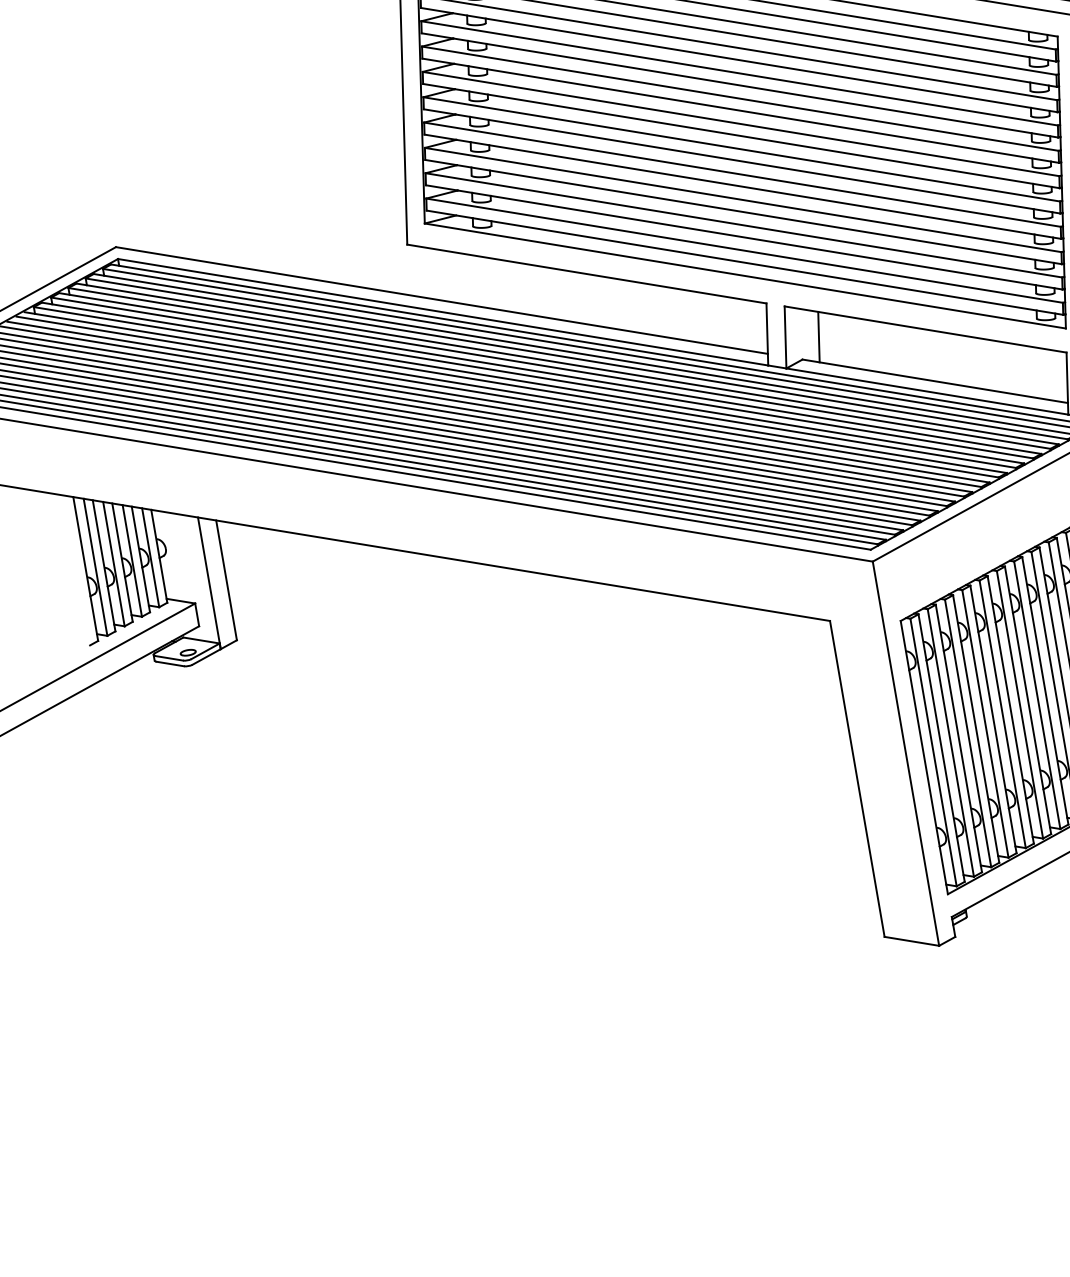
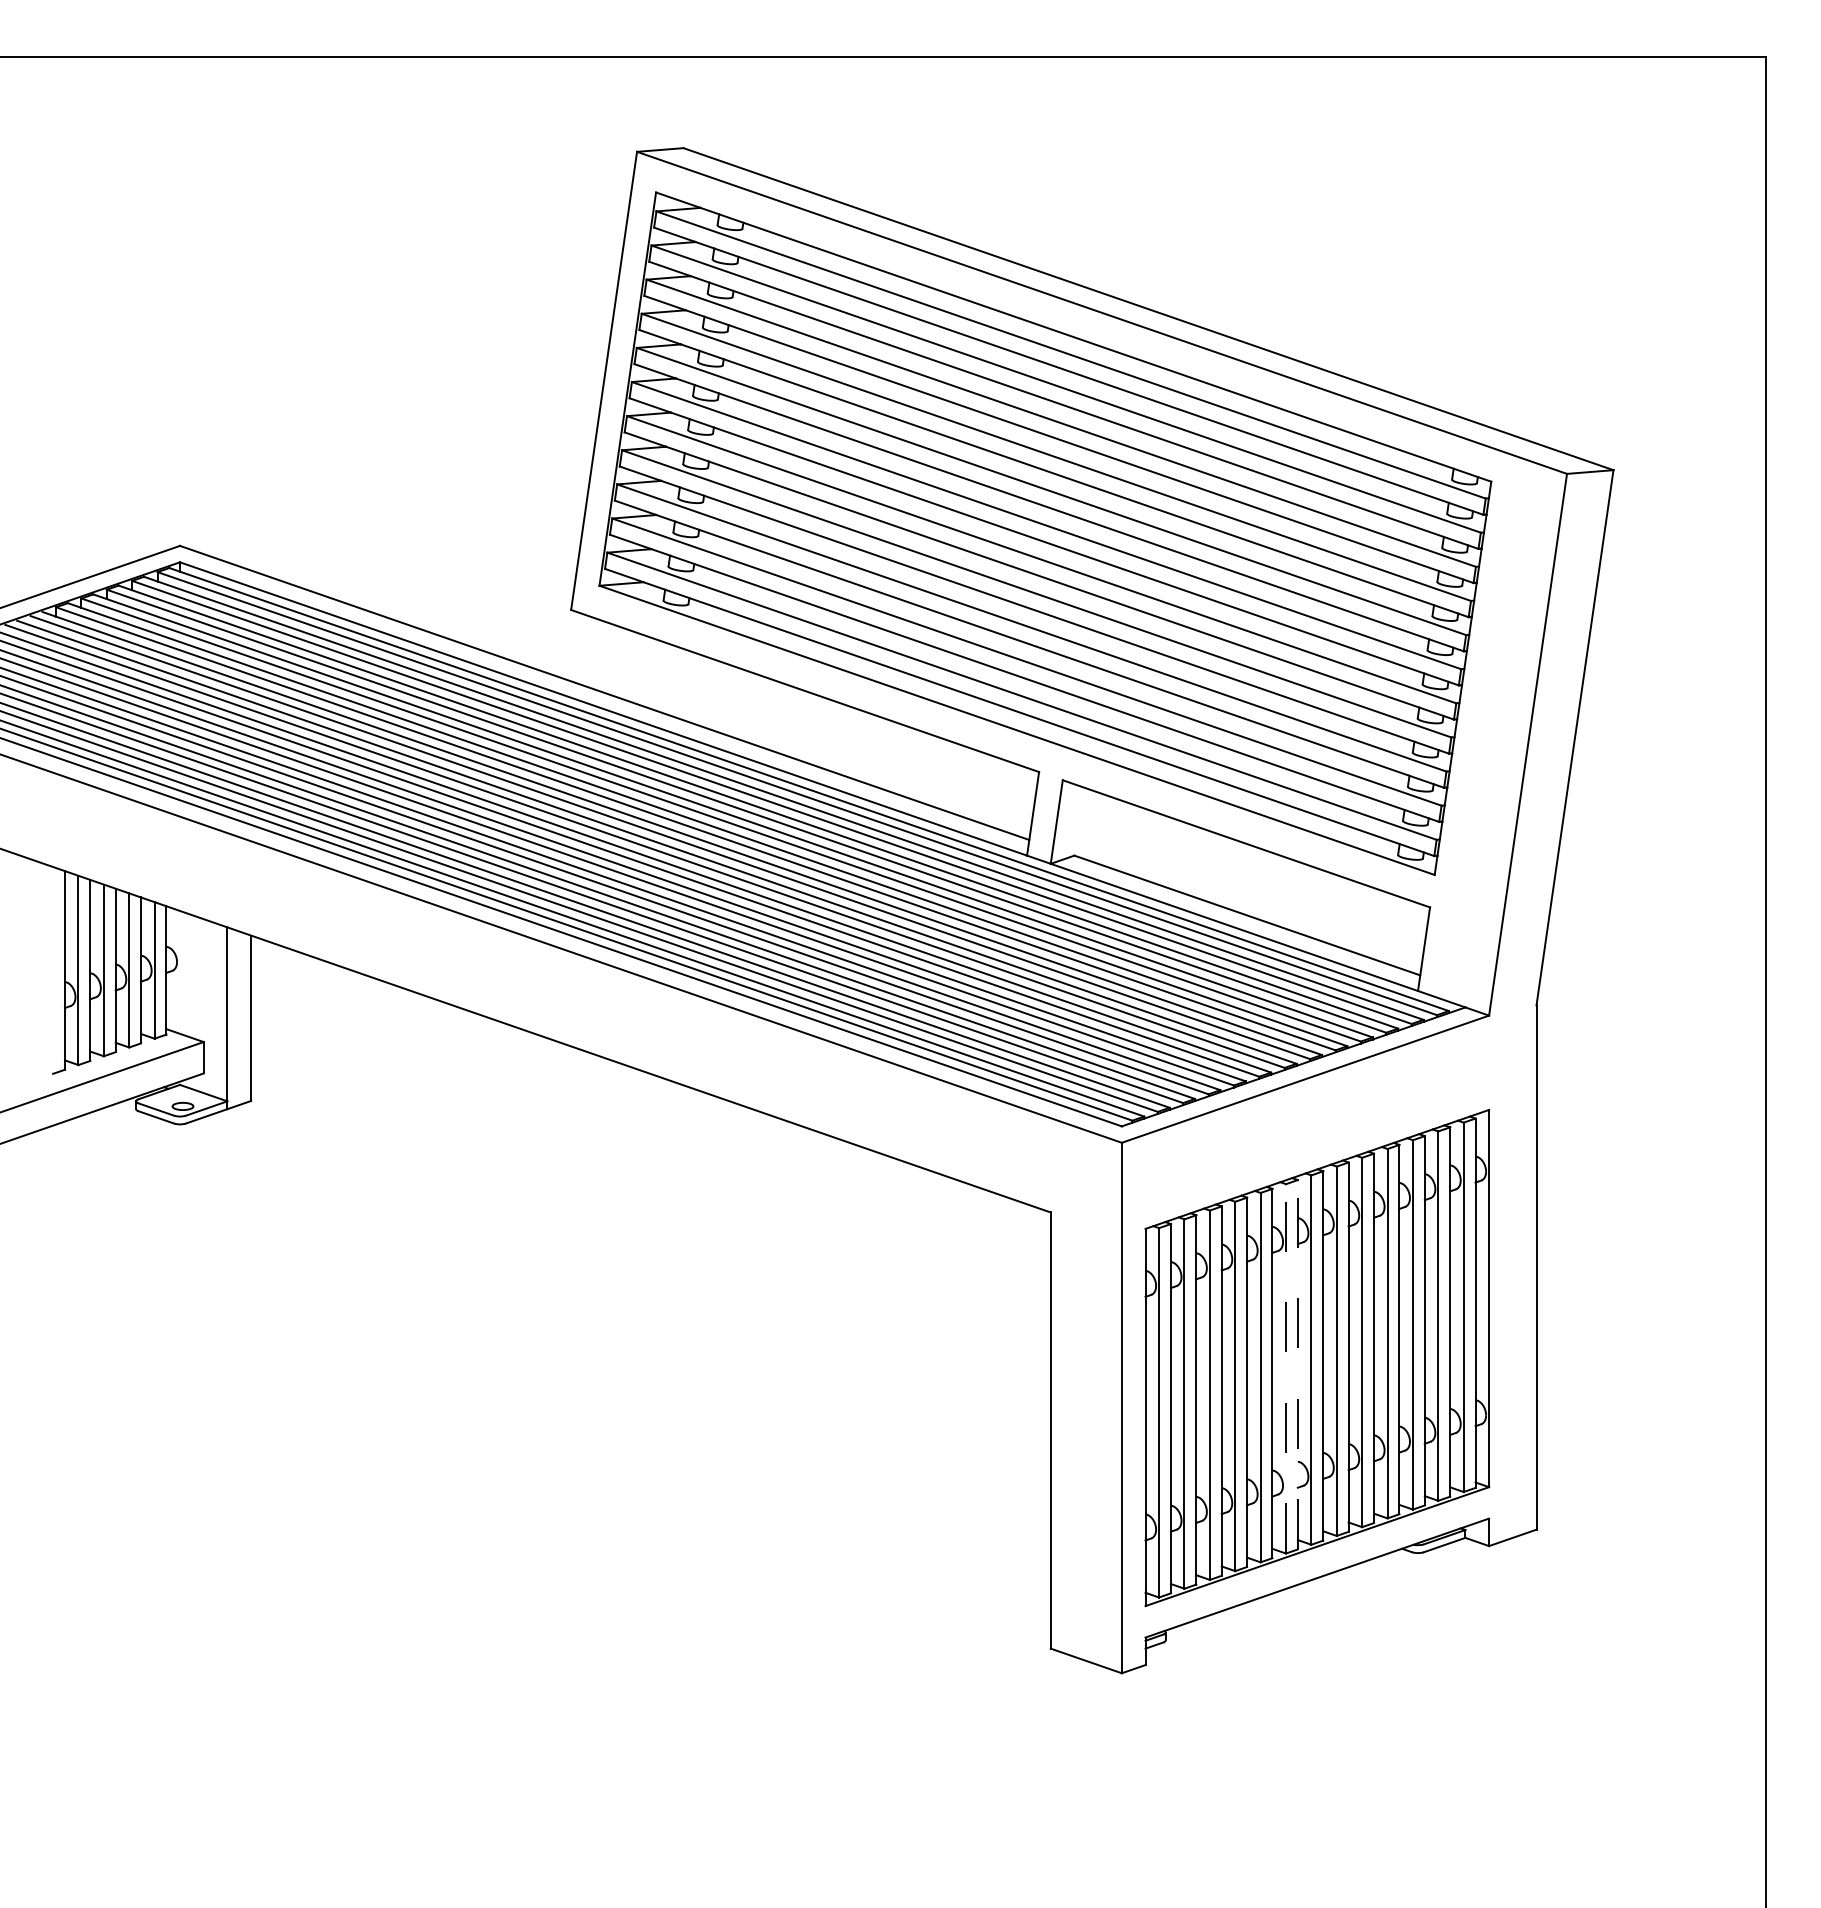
line: (818, 337) -> (1101, 829), removed
line: (1027, 700) -> (1297, 1364), solid -> dashed
line: (1020, 704) -> (1286, 1368), solid -> dashed

